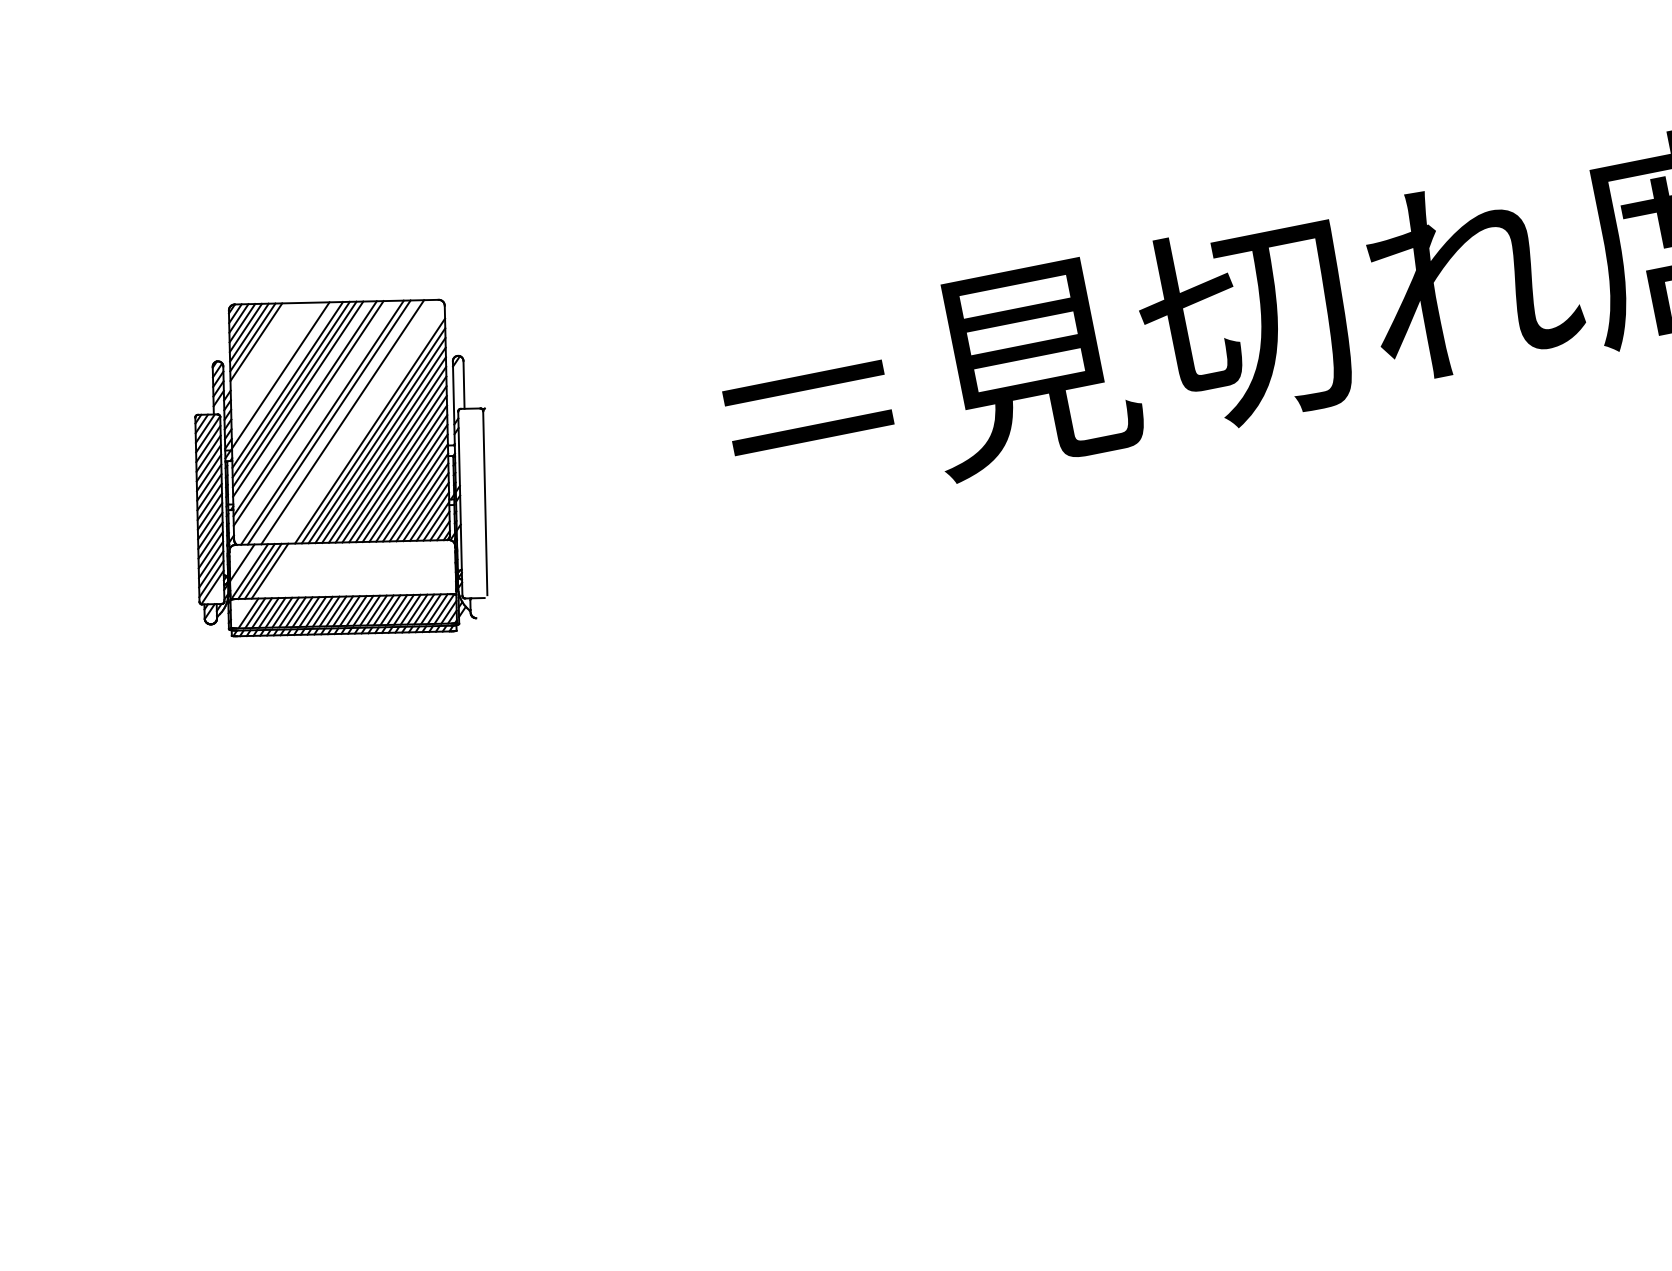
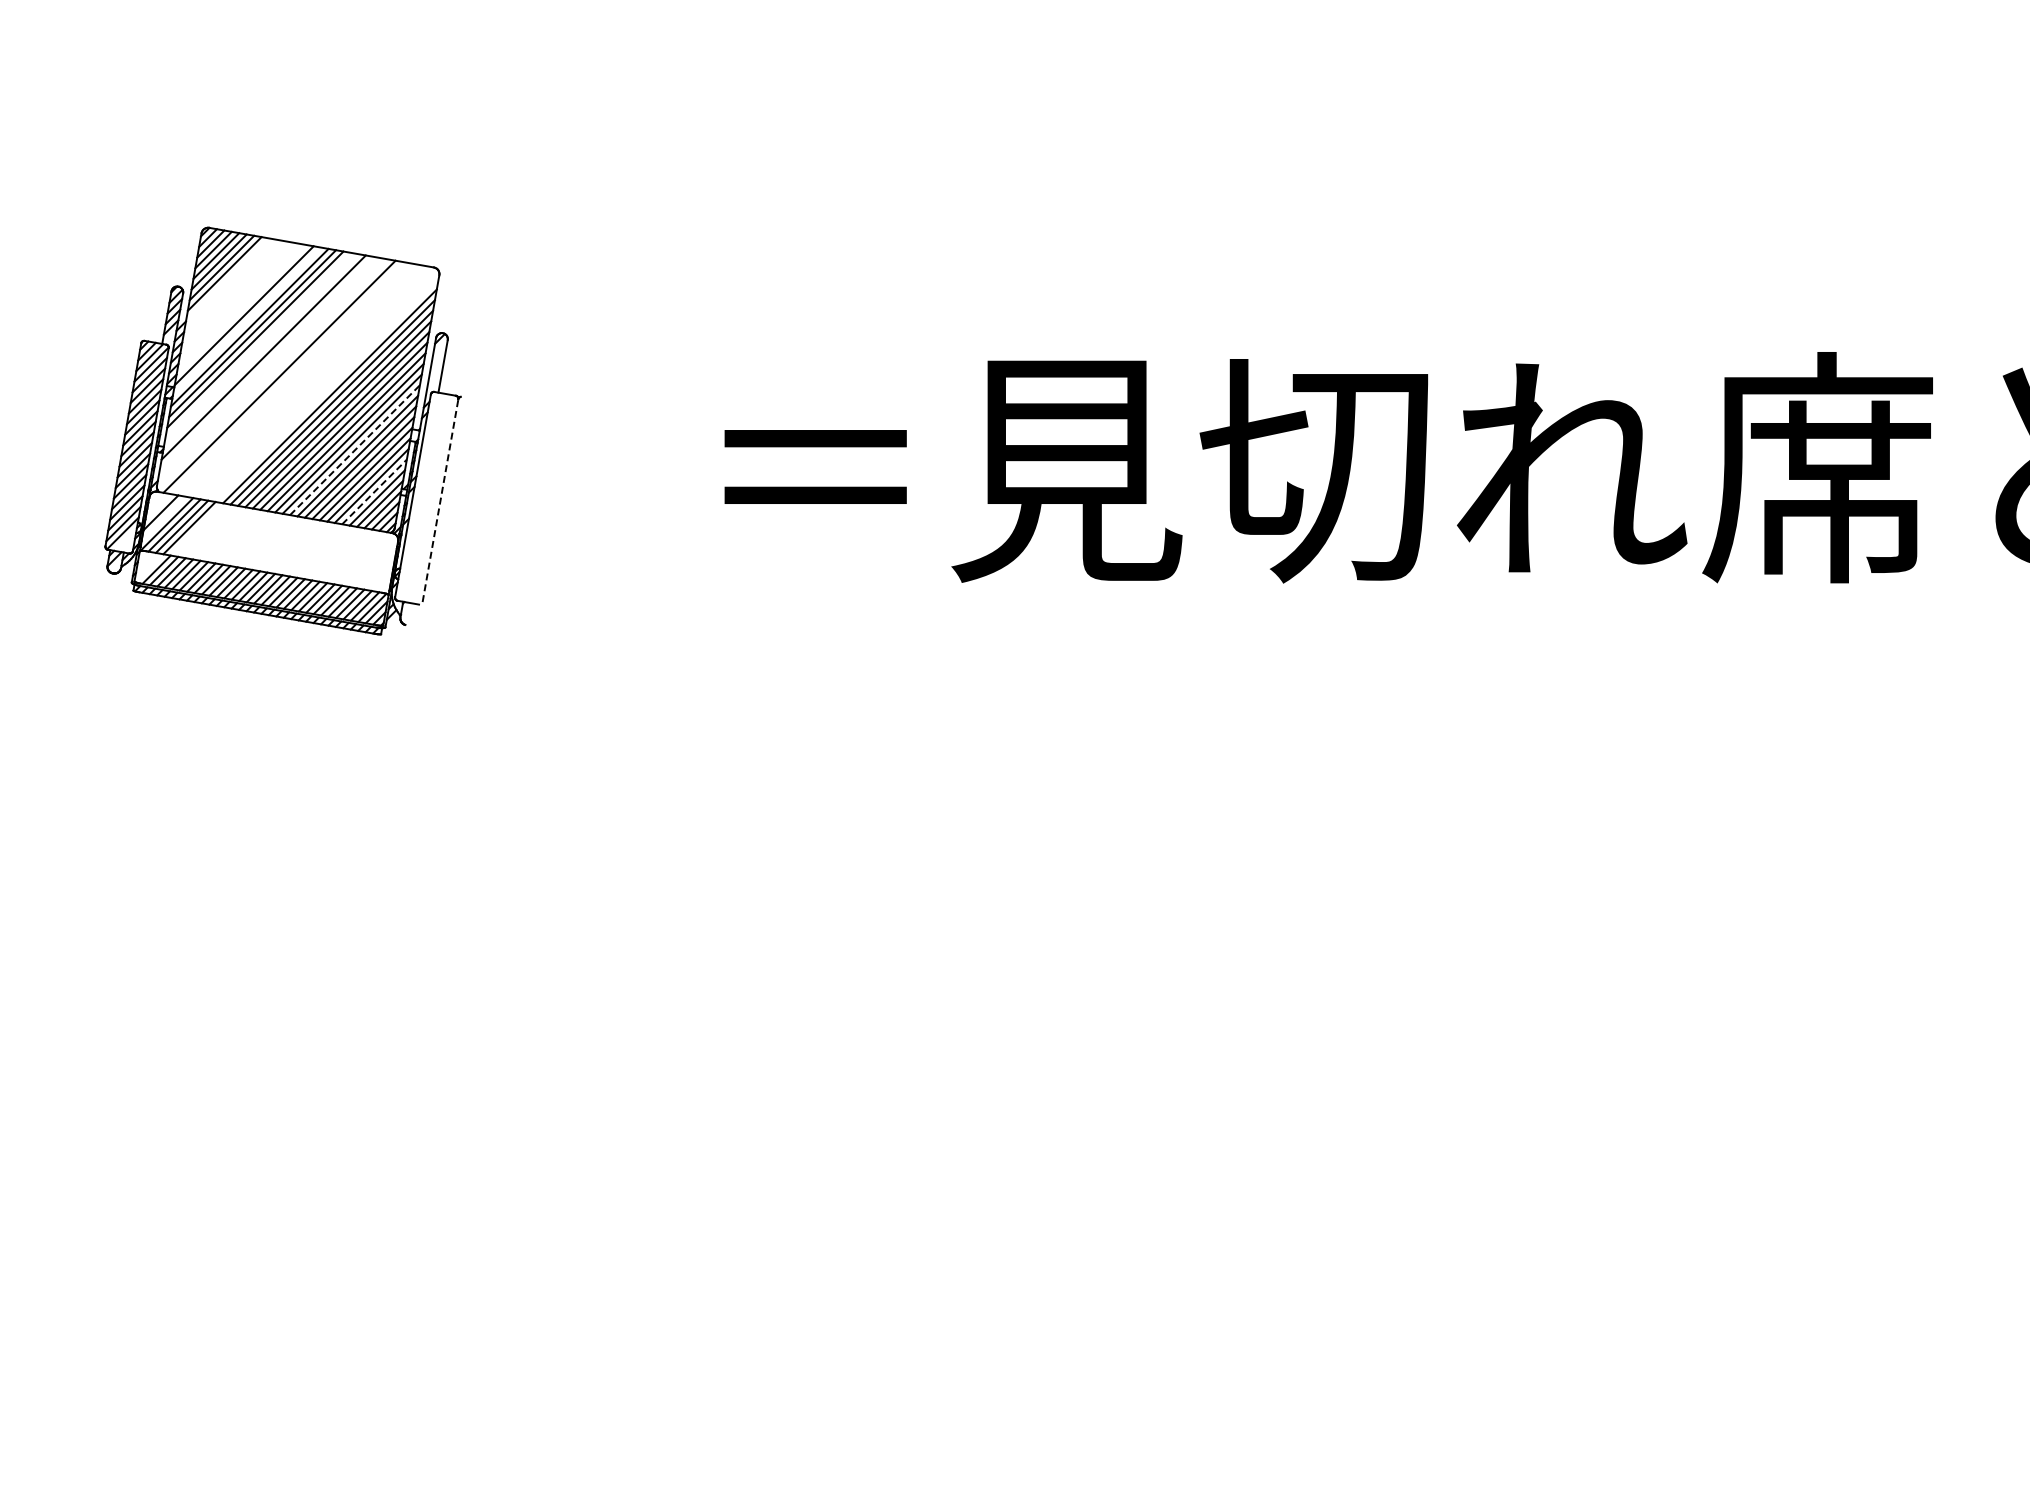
line: (297, 399) -> (257, 345), removed
line: (308, 413) -> (266, 363), removed
line: (342, 422) -> (301, 380), removed
line: (328, 423) -> (286, 378), removed
line: (401, 474) -> (355, 450), solid -> dashed
line: (485, 503) -> (440, 500), solid -> dashed
line: (425, 506) -> (374, 491), solid -> dashed

